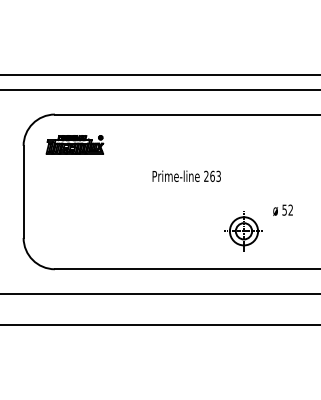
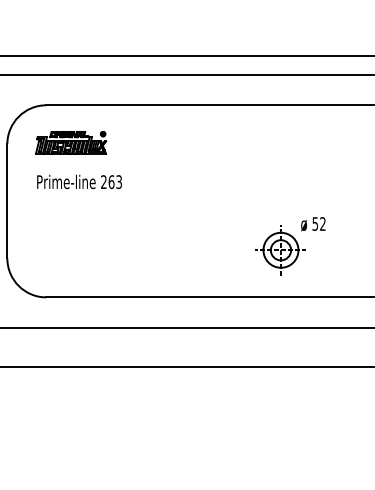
text: (186, 175) -> (79, 180), moved
text: (282, 209) -> (312, 223), moved

